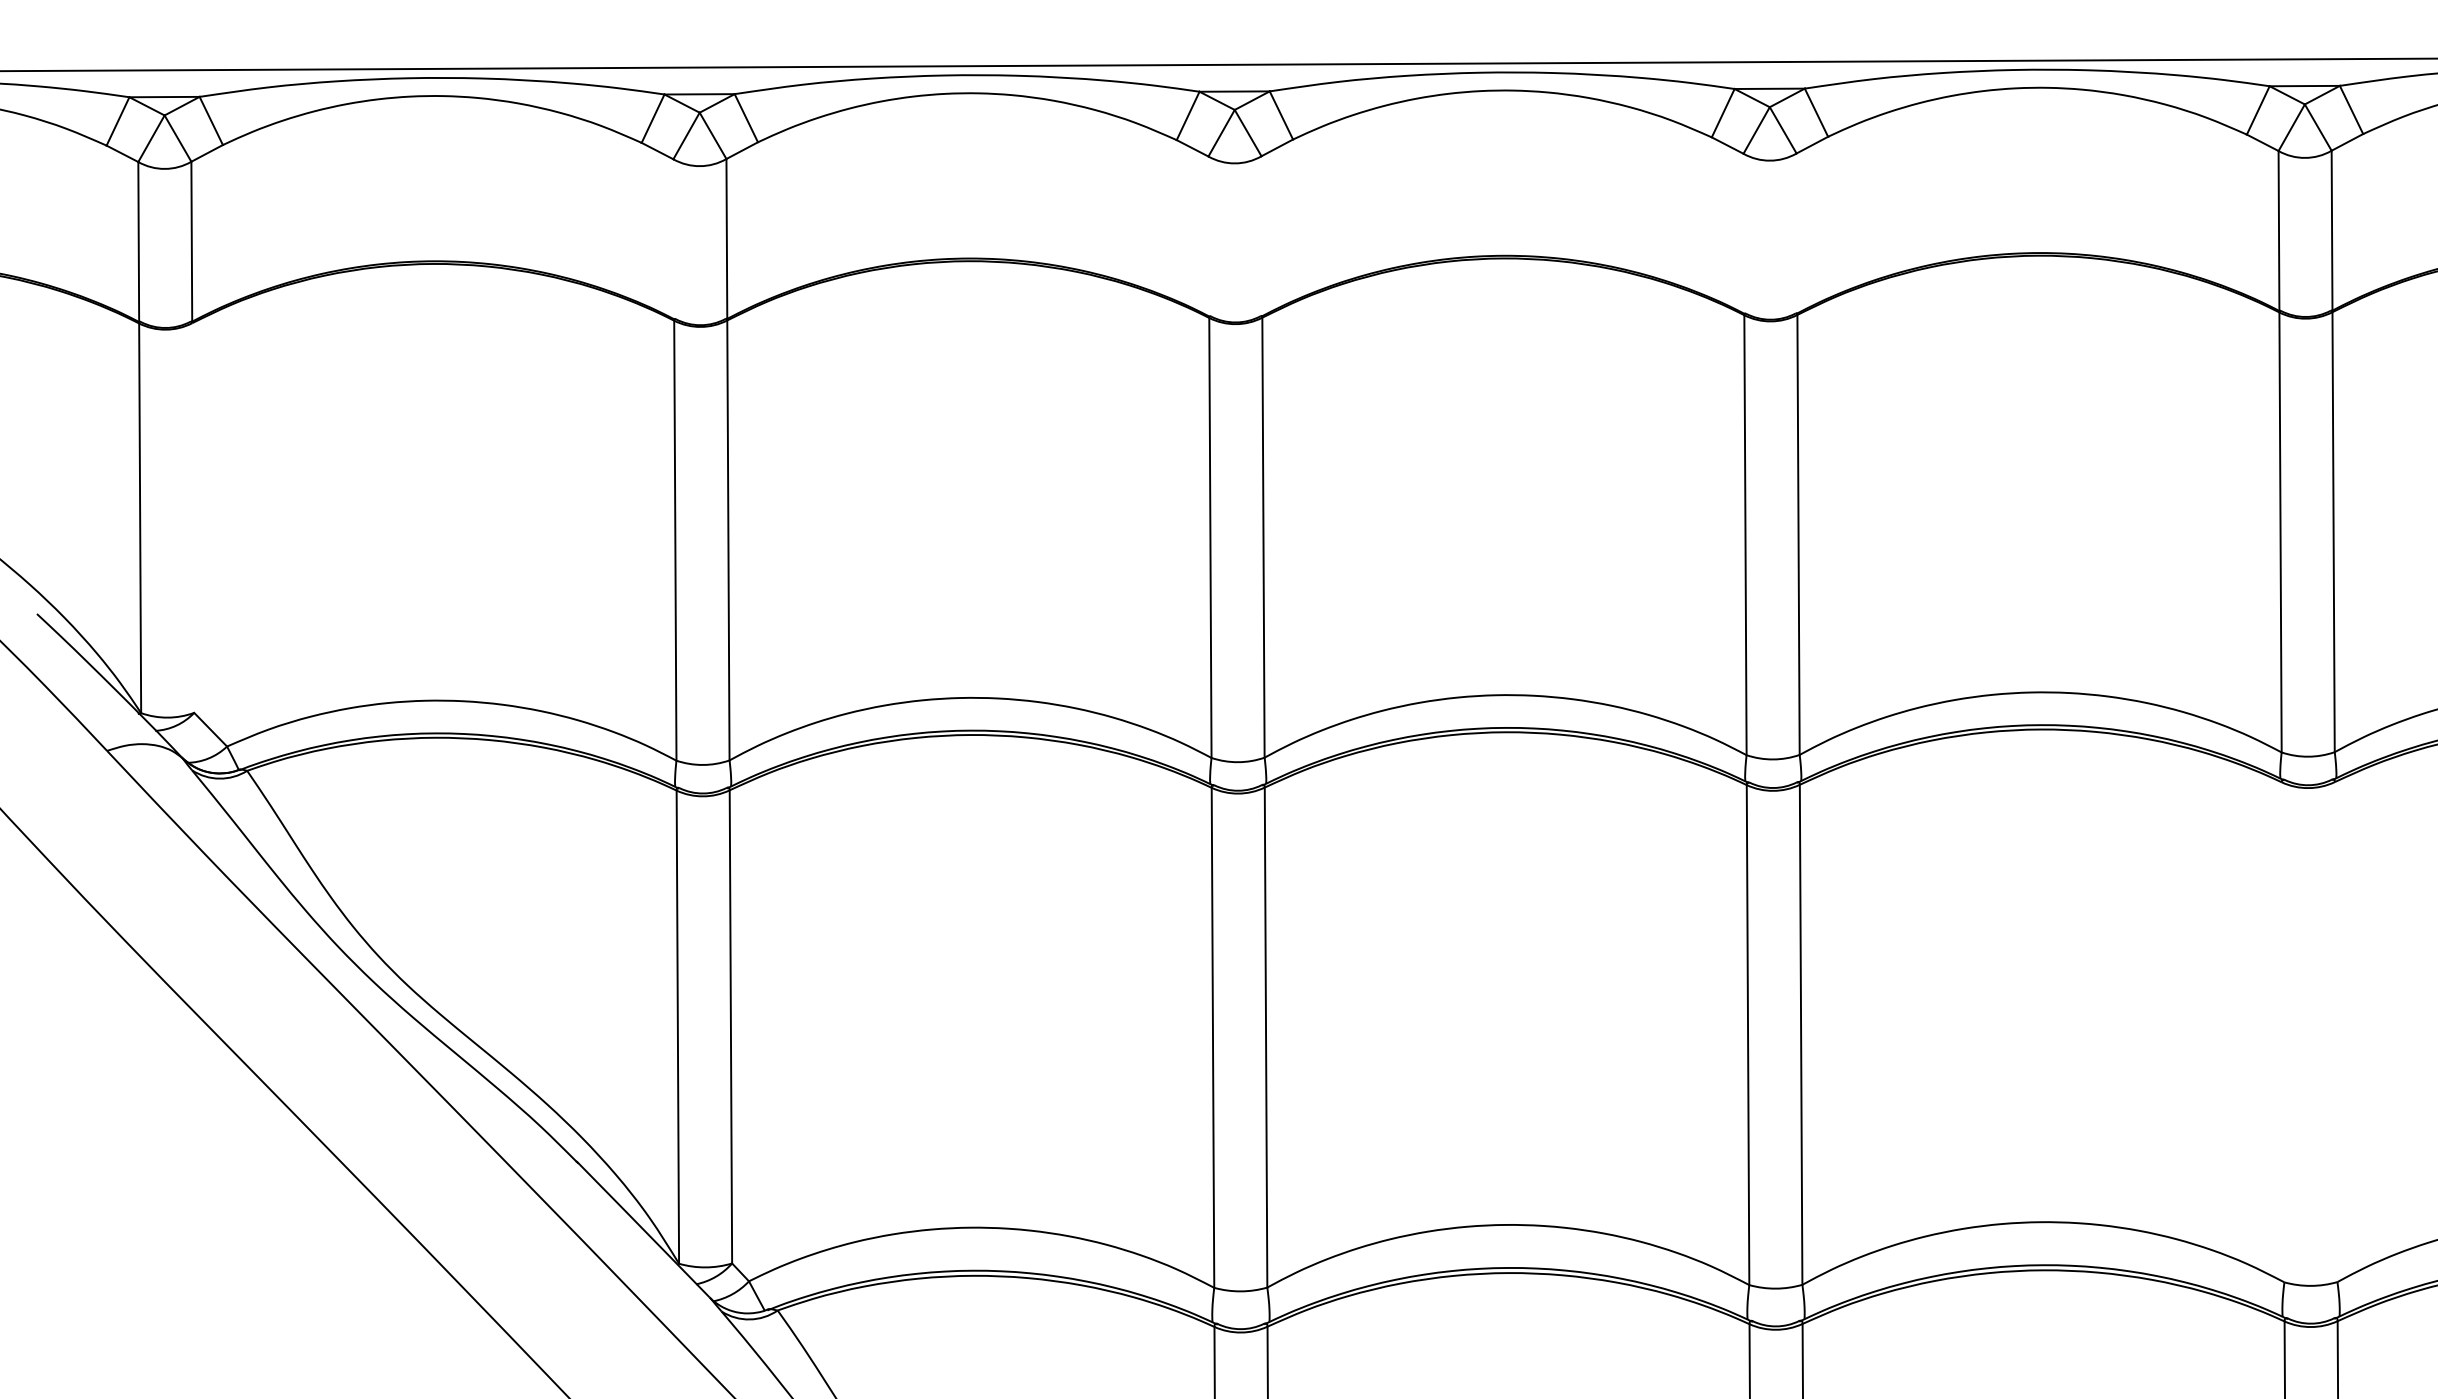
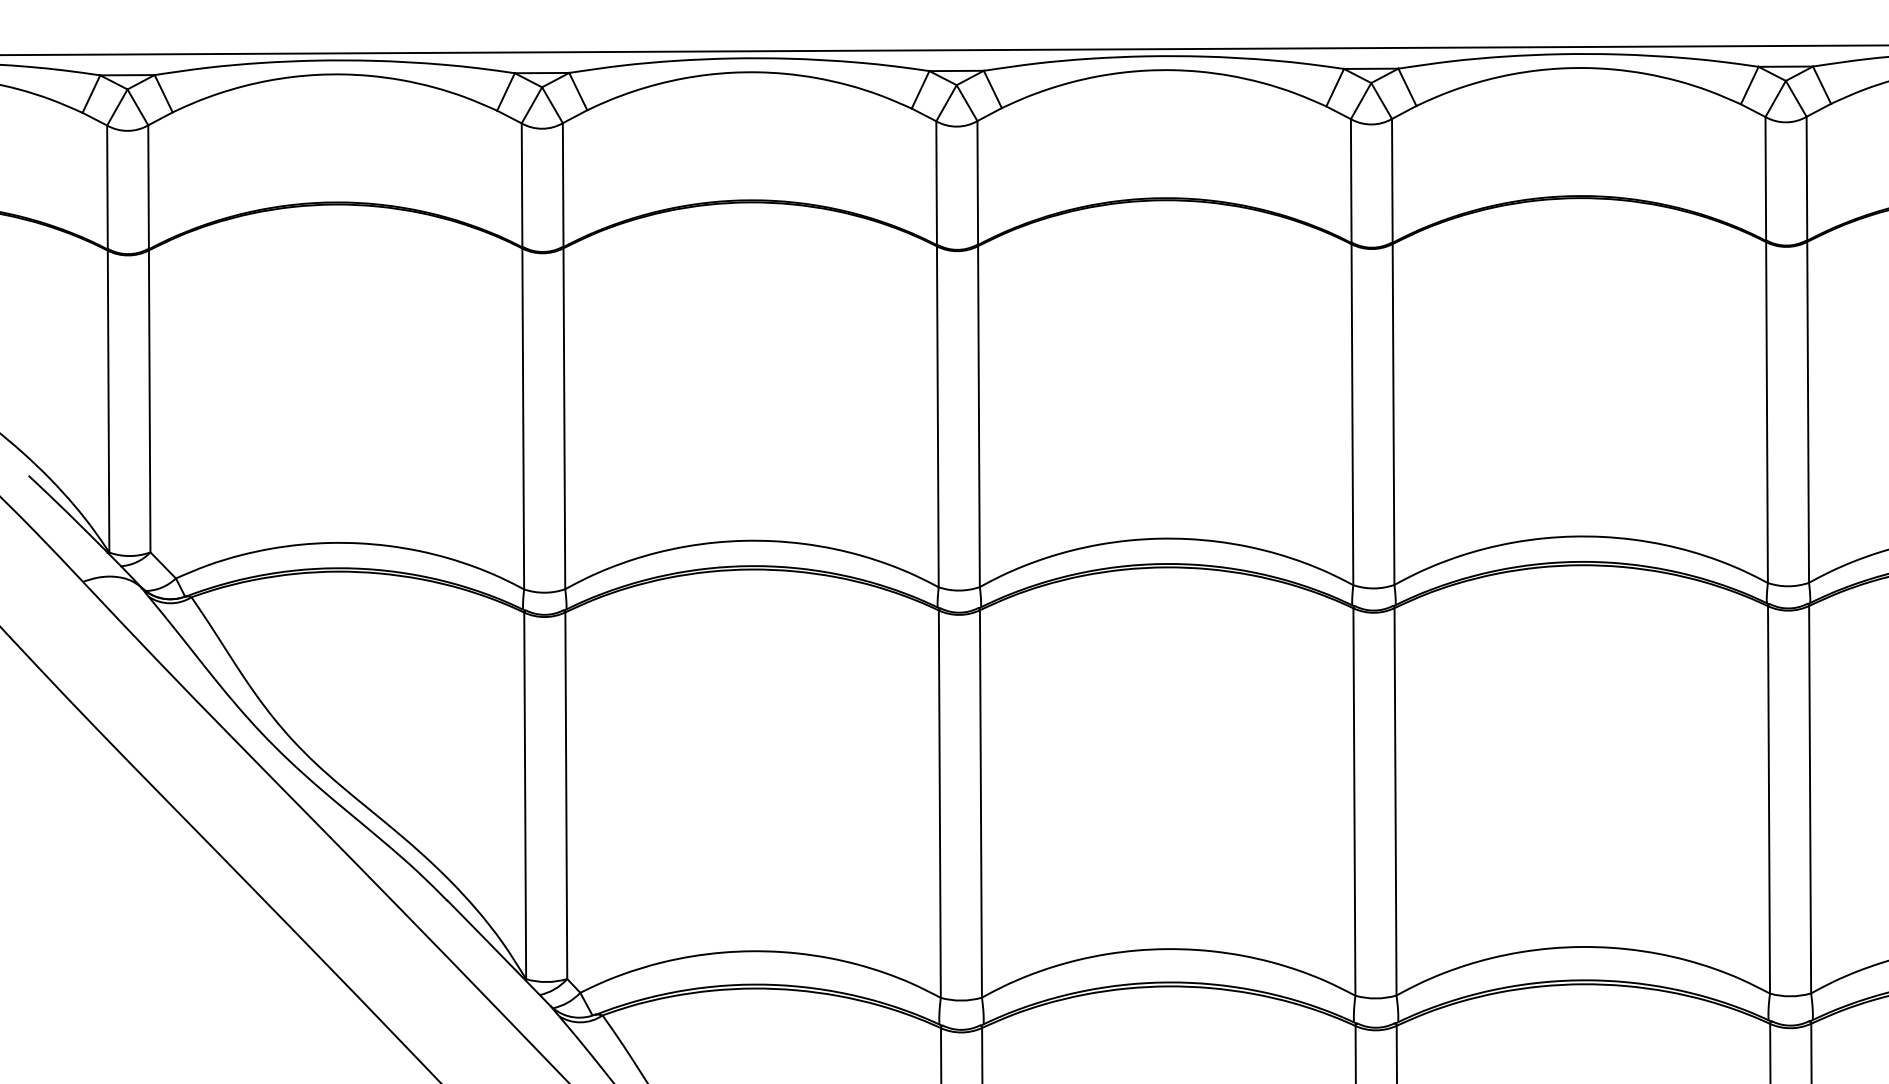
line: (1797, 232) -> (1392, 180), added
line: (1742, 234) -> (1350, 181), added
line: (1261, 235) -> (977, 182), added
line: (1208, 236) -> (936, 183), added
line: (673, 239) -> (521, 185), added
line: (192, 518) -> (149, 401), added
line: (2283, 1031) -> (1769, 799), added
line: (2336, 1031) -> (1810, 799), added

